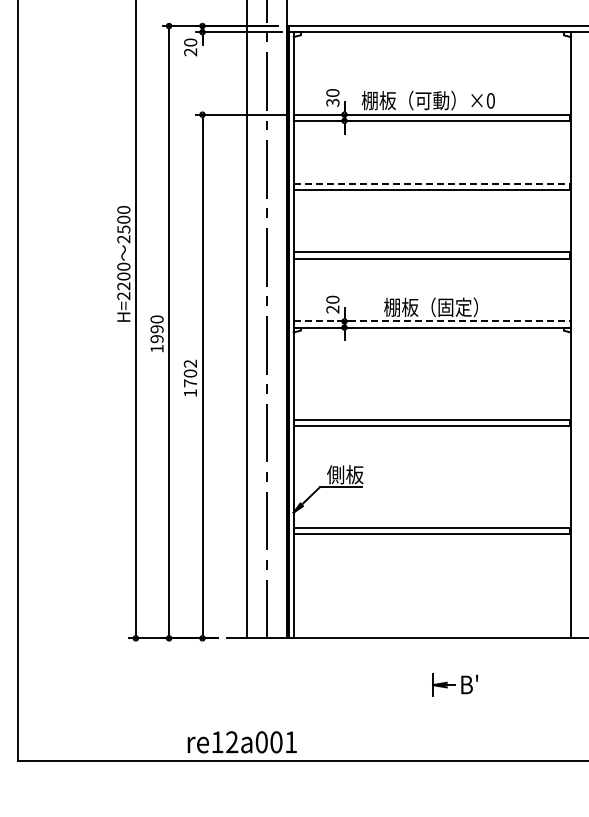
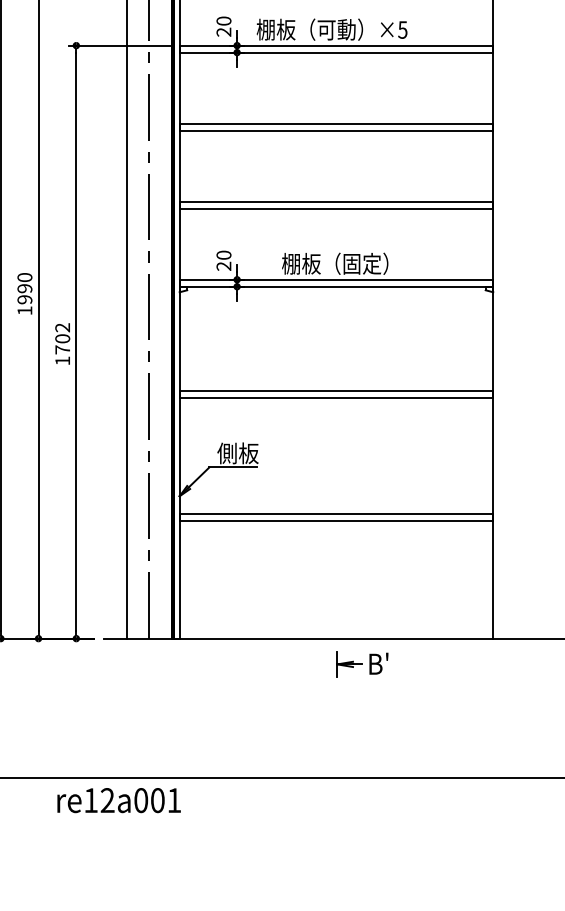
text: (490, 100) -> (402, 29), ×0 -> ×5
text: (333, 102) -> (224, 31), 30 -> 20
line: (432, 183) -> (336, 123), dashed -> solid
line: (432, 321) -> (336, 279), dashed -> solid
part: (455, 684) -> (362, 663), moved
text: (241, 742) -> (118, 800), moved

